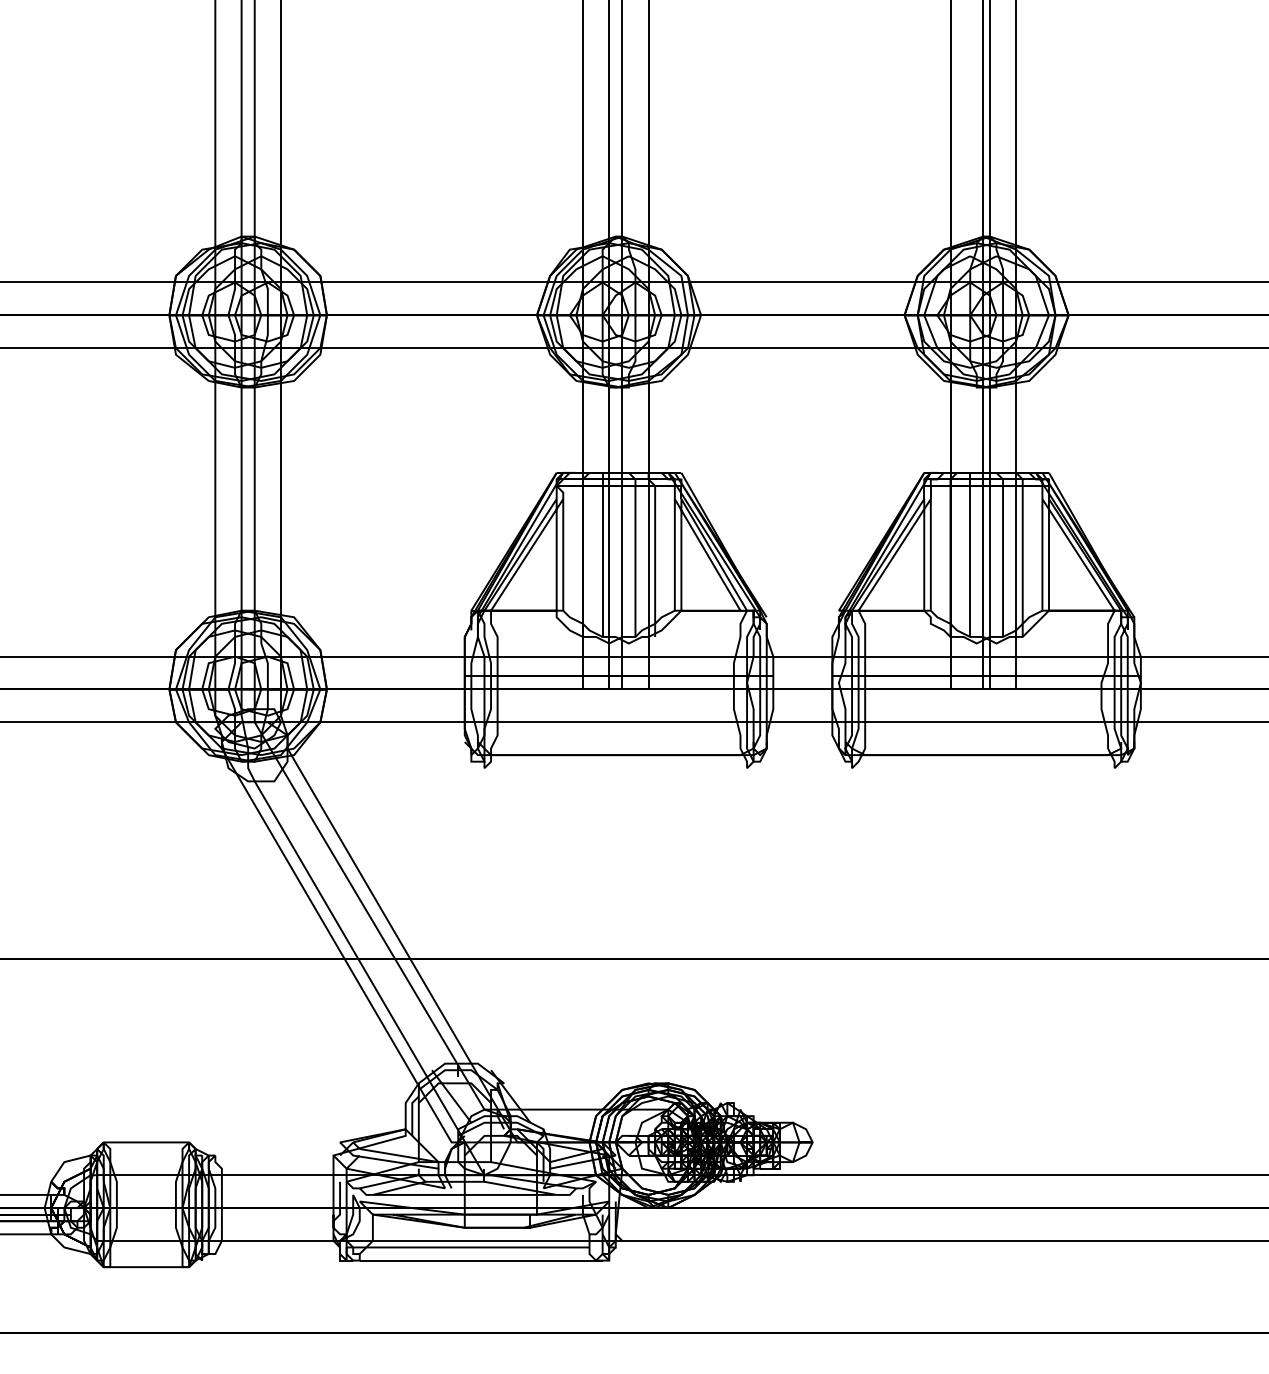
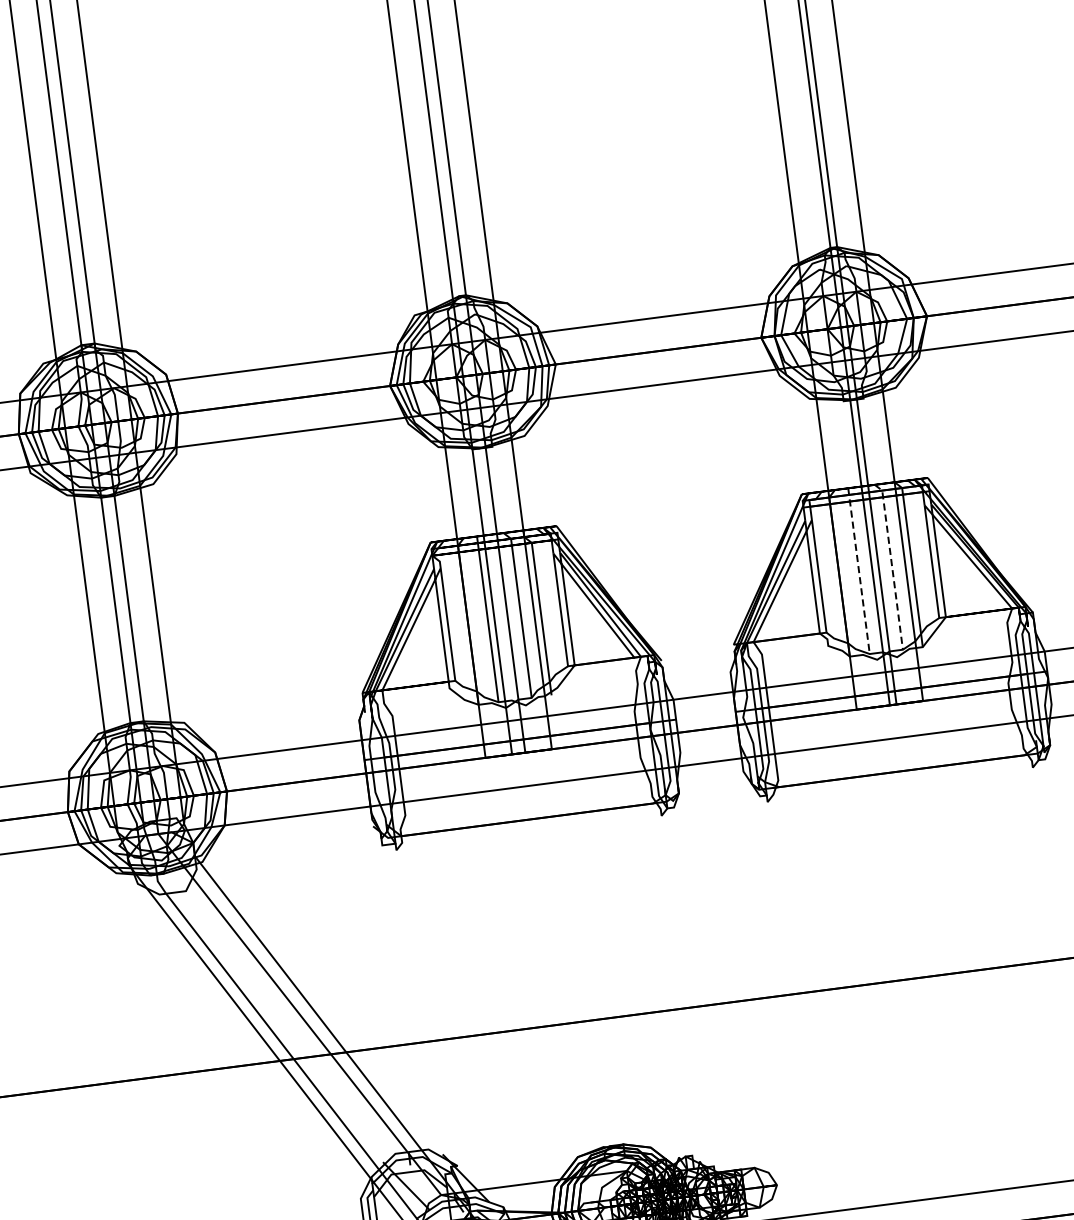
line: (1003, 551) -> (892, 563), solid -> dashed
line: (970, 553) -> (859, 569), solid -> dashed

